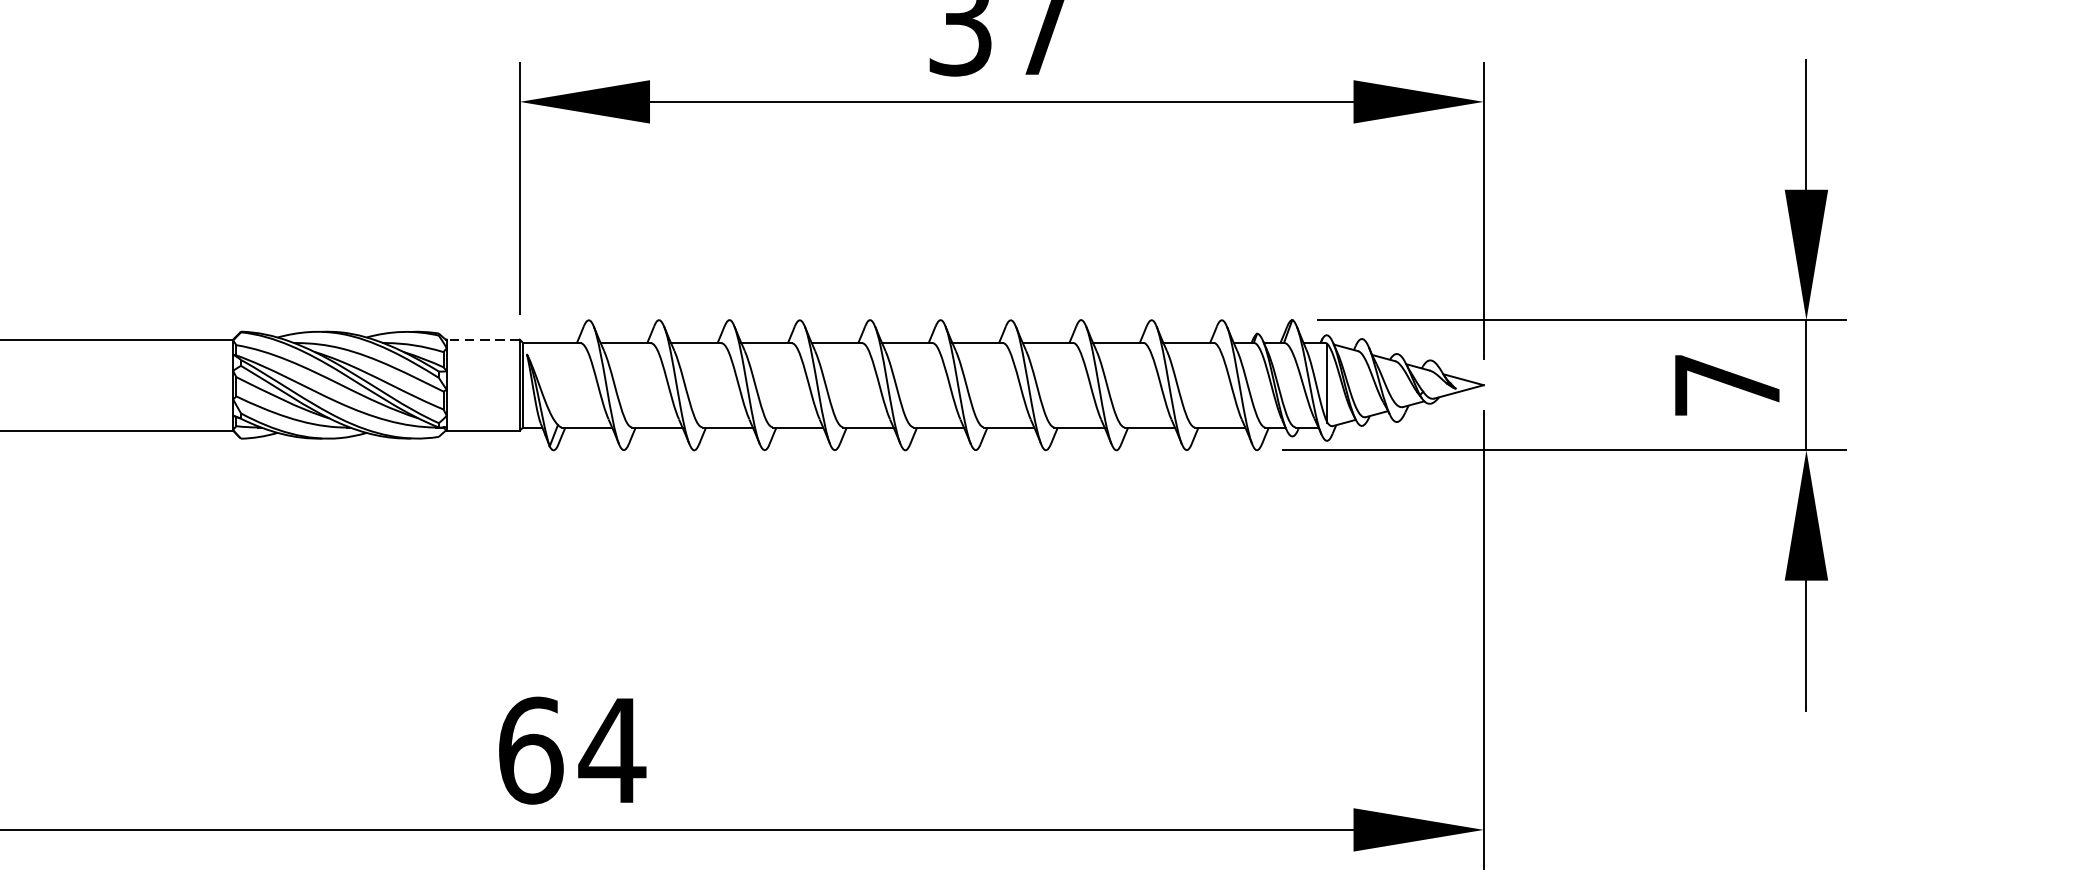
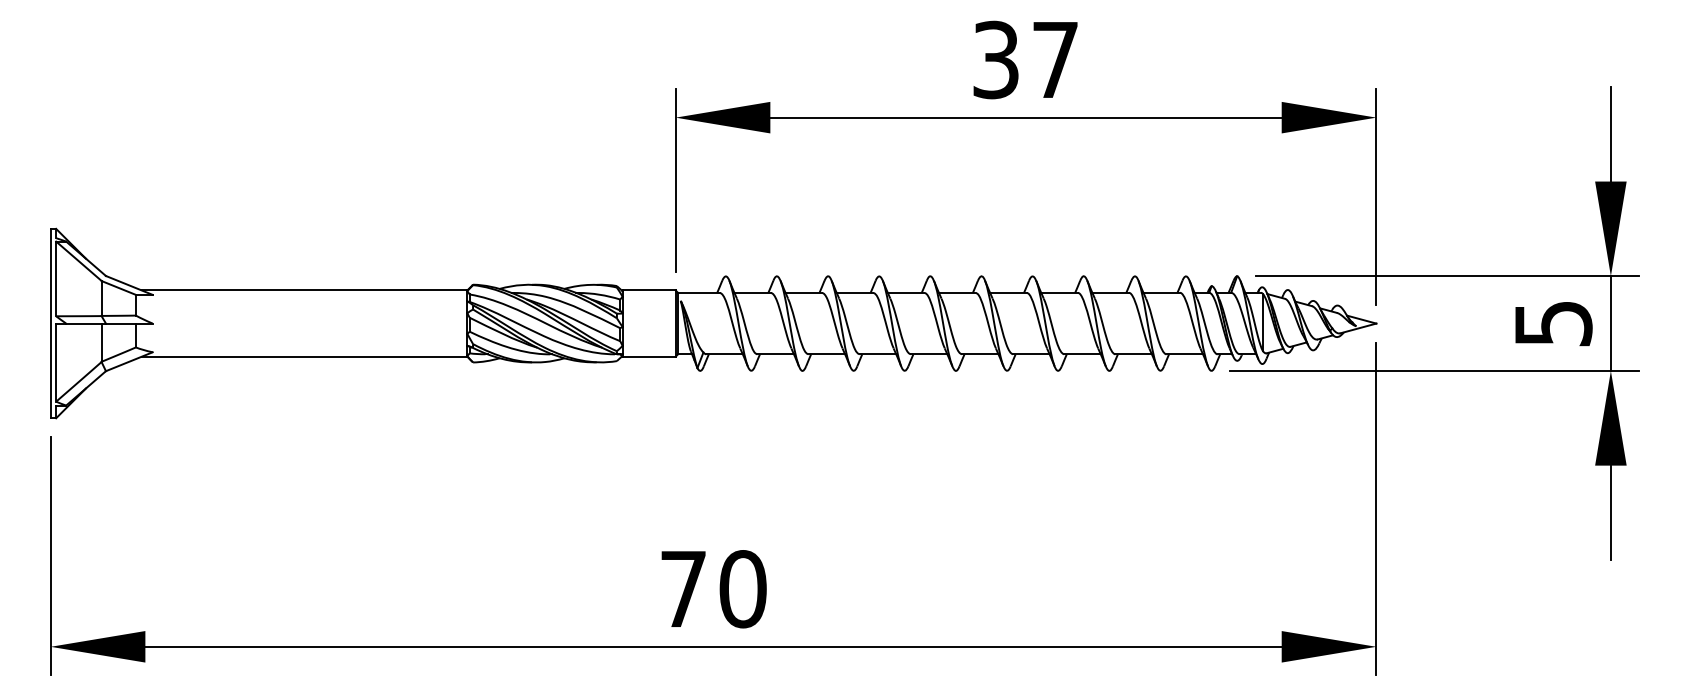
line: (483, 339) -> (649, 290), dashed -> solid
text: (1727, 385) -> (1553, 323), 7 -> 5
text: (571, 751) -> (713, 589), 64 -> 70

